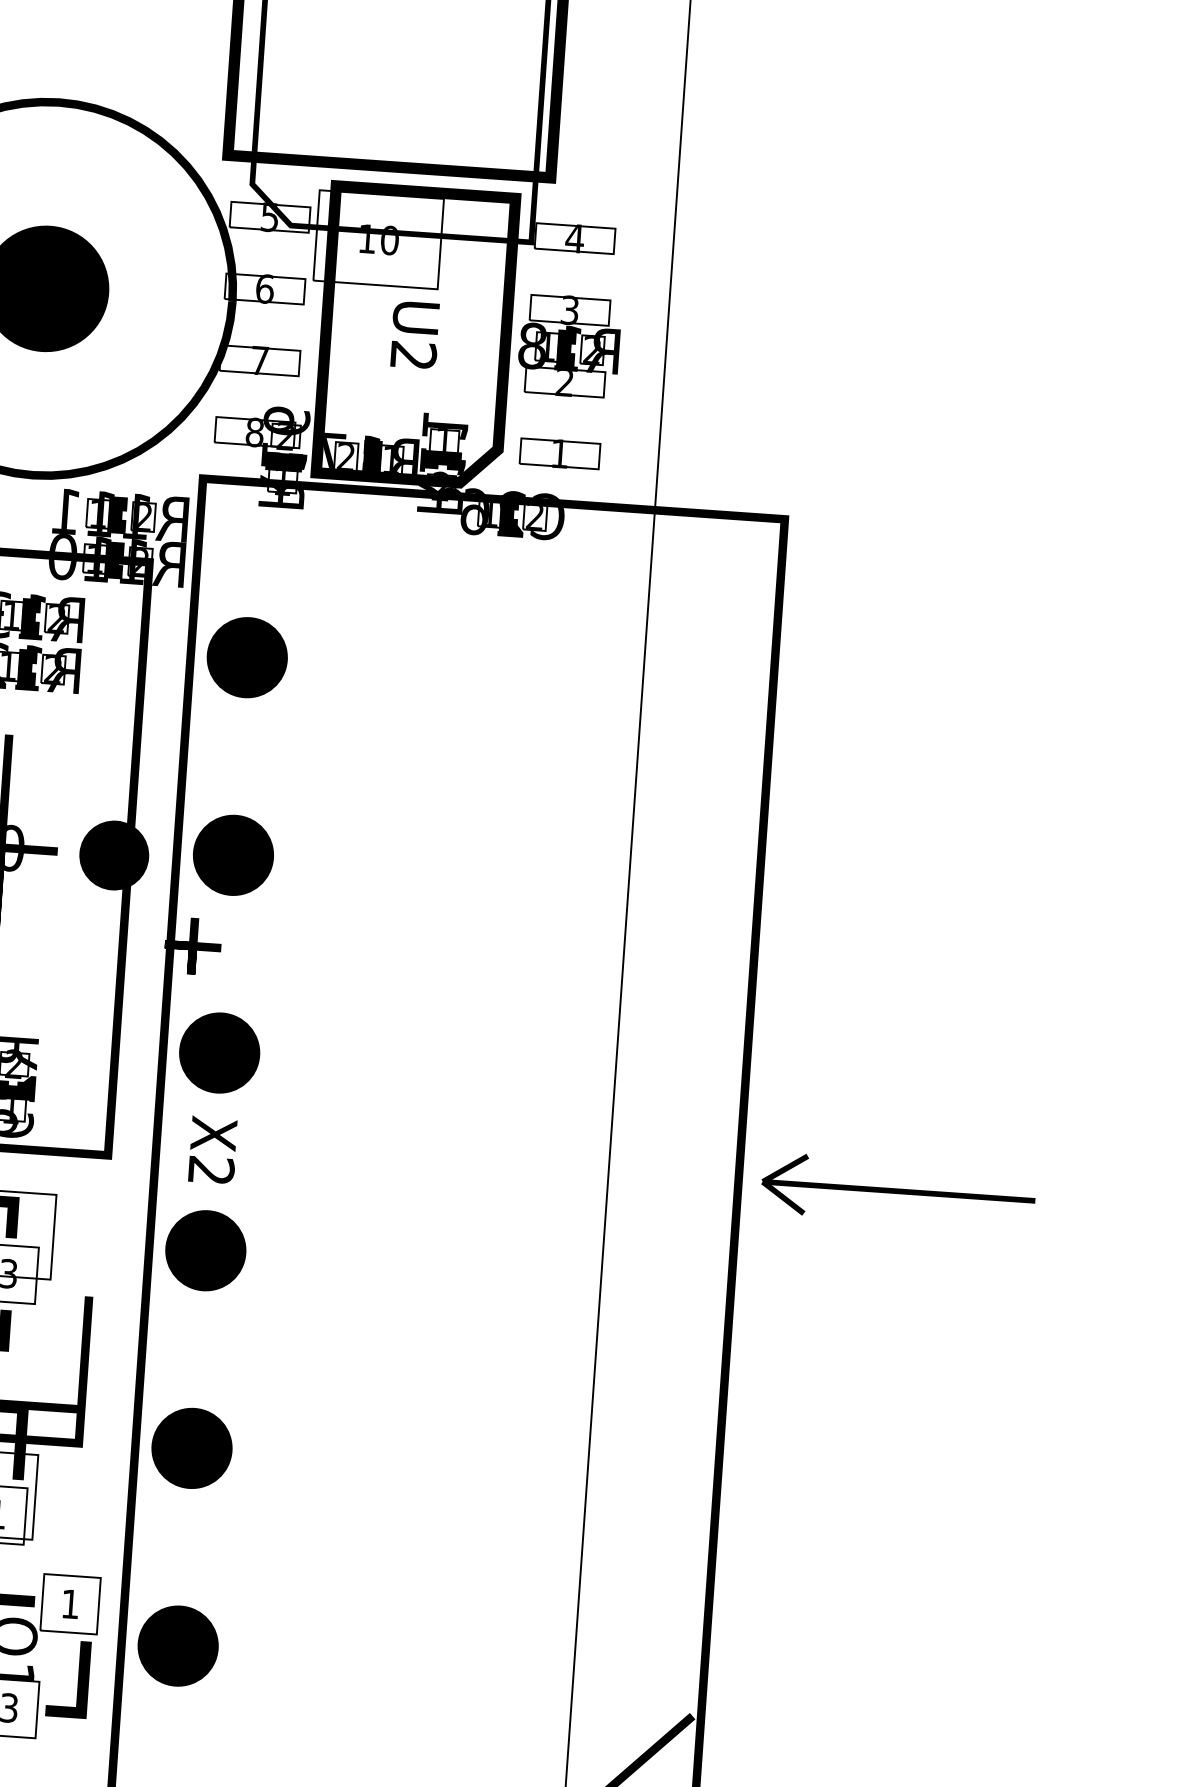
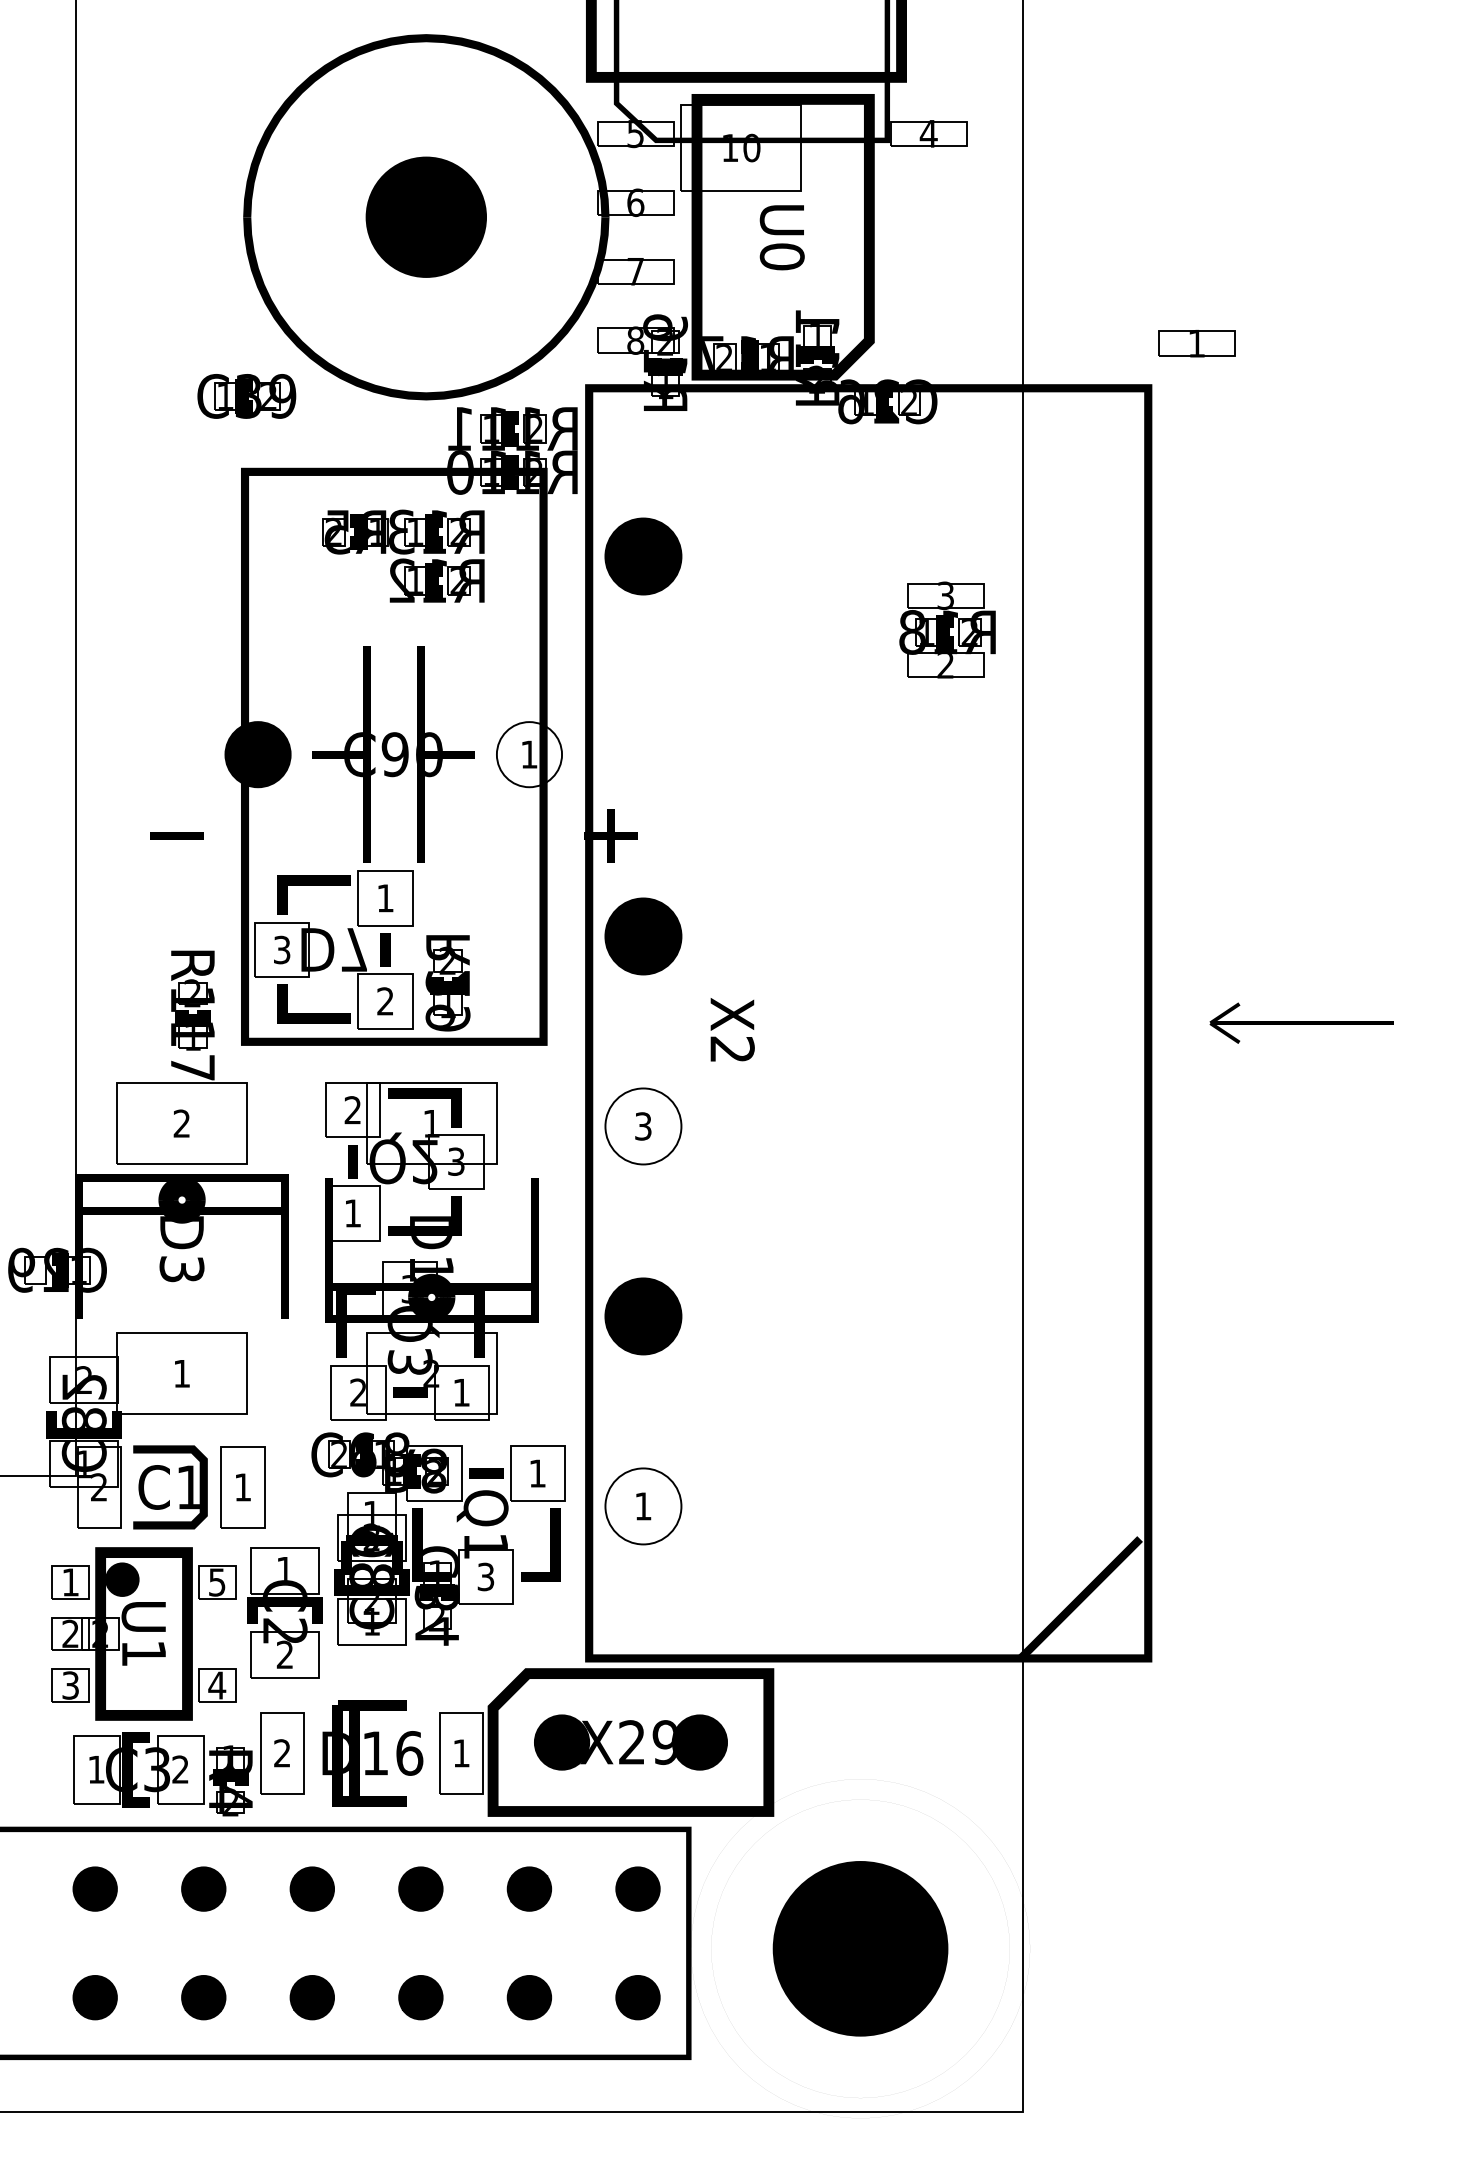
part: (569, 345) -> (947, 629), moved
text: (412, 355) -> (781, 256), U2 -> U0
part: (559, 453) -> (1196, 343), moved
fill: (114, 855) -> (529, 754), removed
part: (233, 855) -> (643, 746), removed
text: (212, 1149) -> (732, 1029), moved
part: (898, 1190) -> (1301, 1022), size x0.7
fill: (205, 1250) -> (643, 1126), removed
fill: (178, 1646) -> (643, 1506), removed

